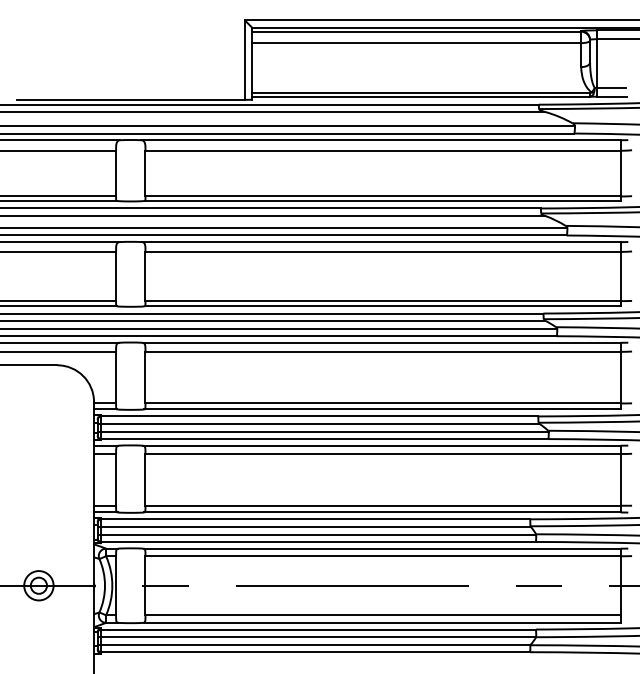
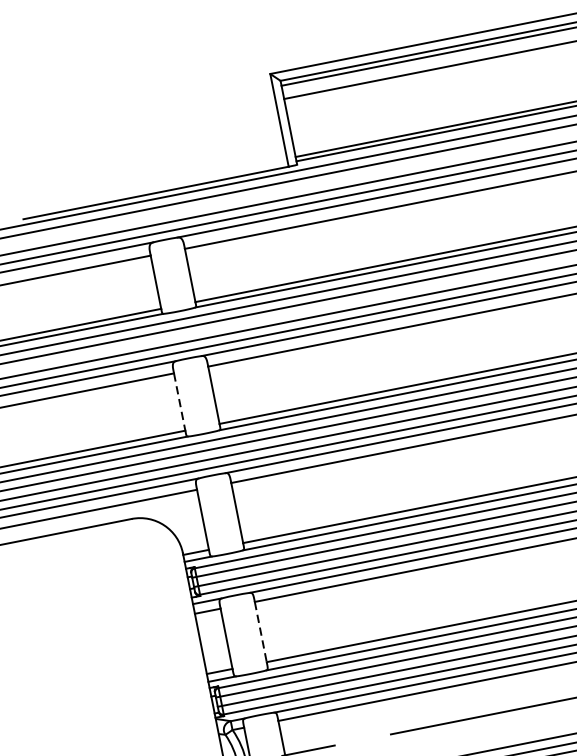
line: (116, 276) -> (180, 401), solid -> dashed
line: (145, 479) -> (260, 631), solid -> dashed

